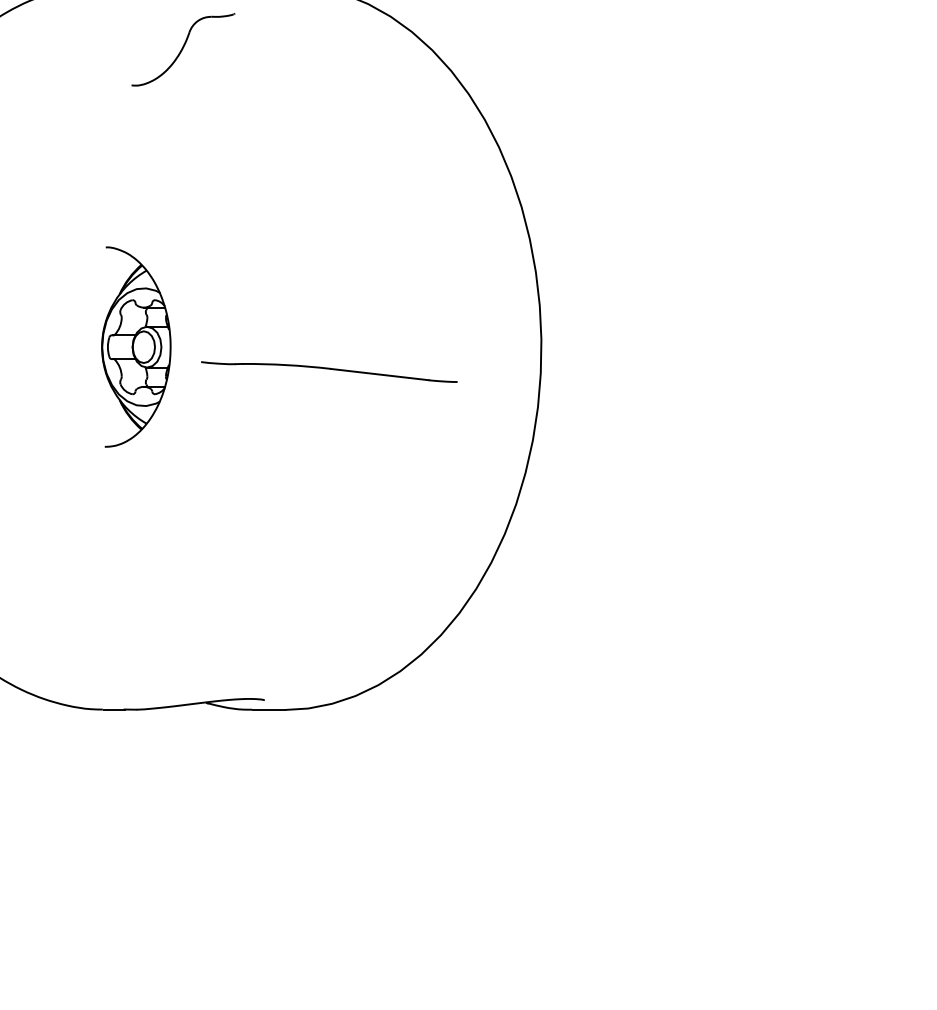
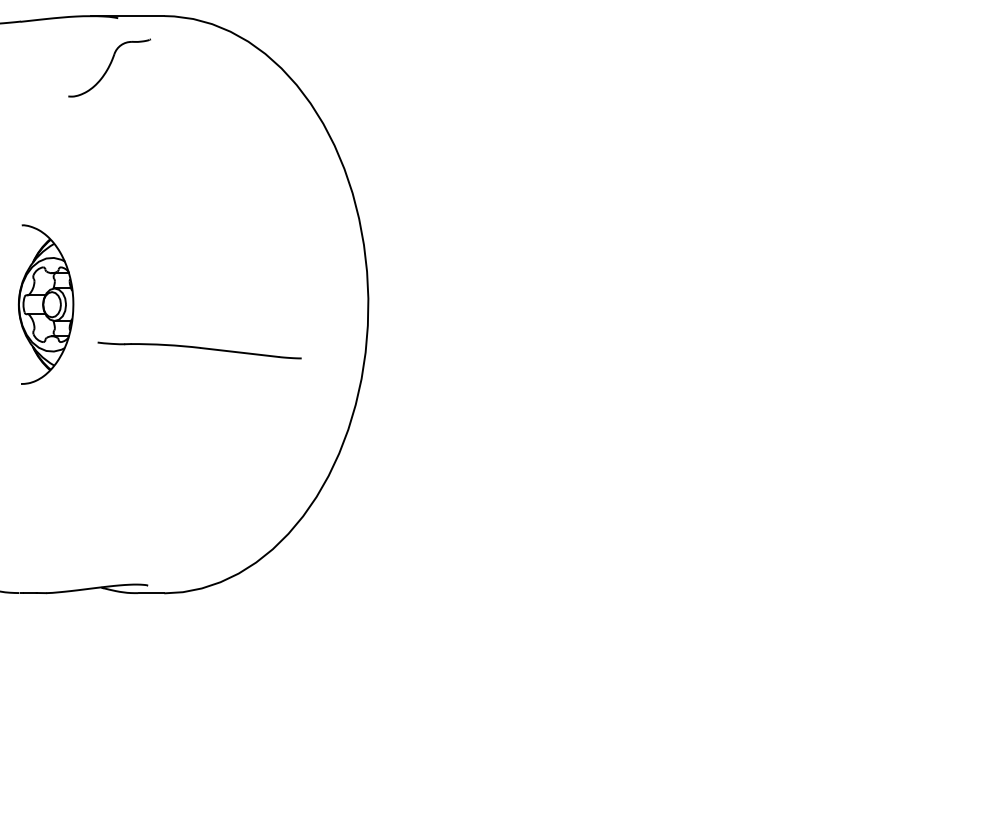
part: (183, 49) -> (109, 67), moved
part: (329, 372) -> (199, 350), moved

